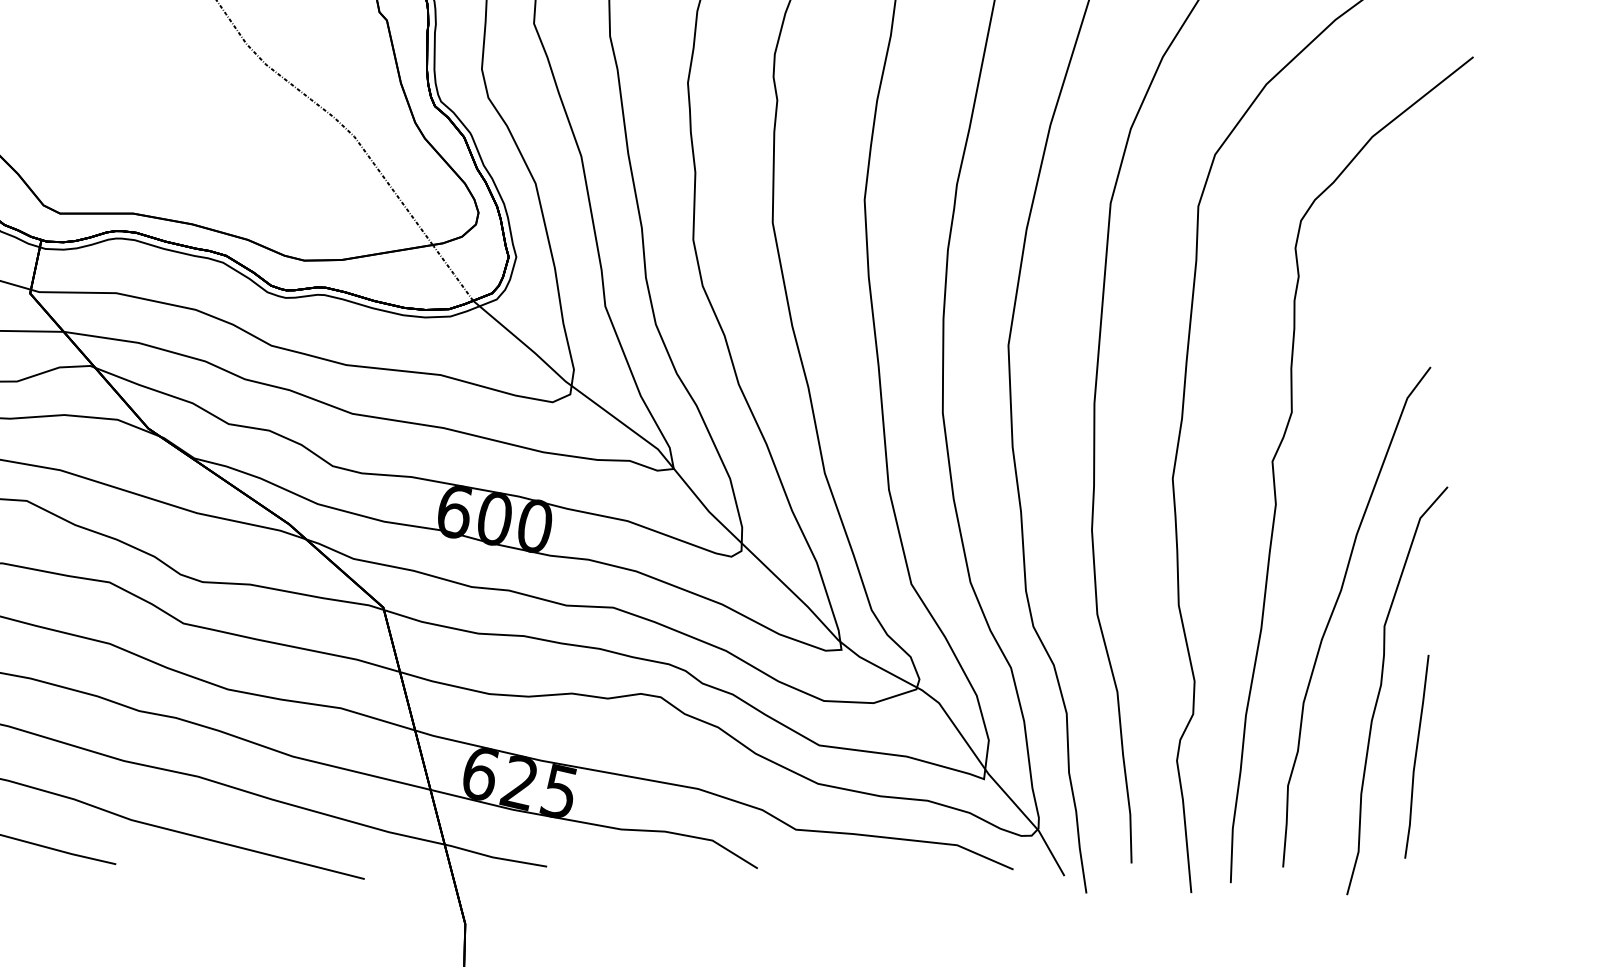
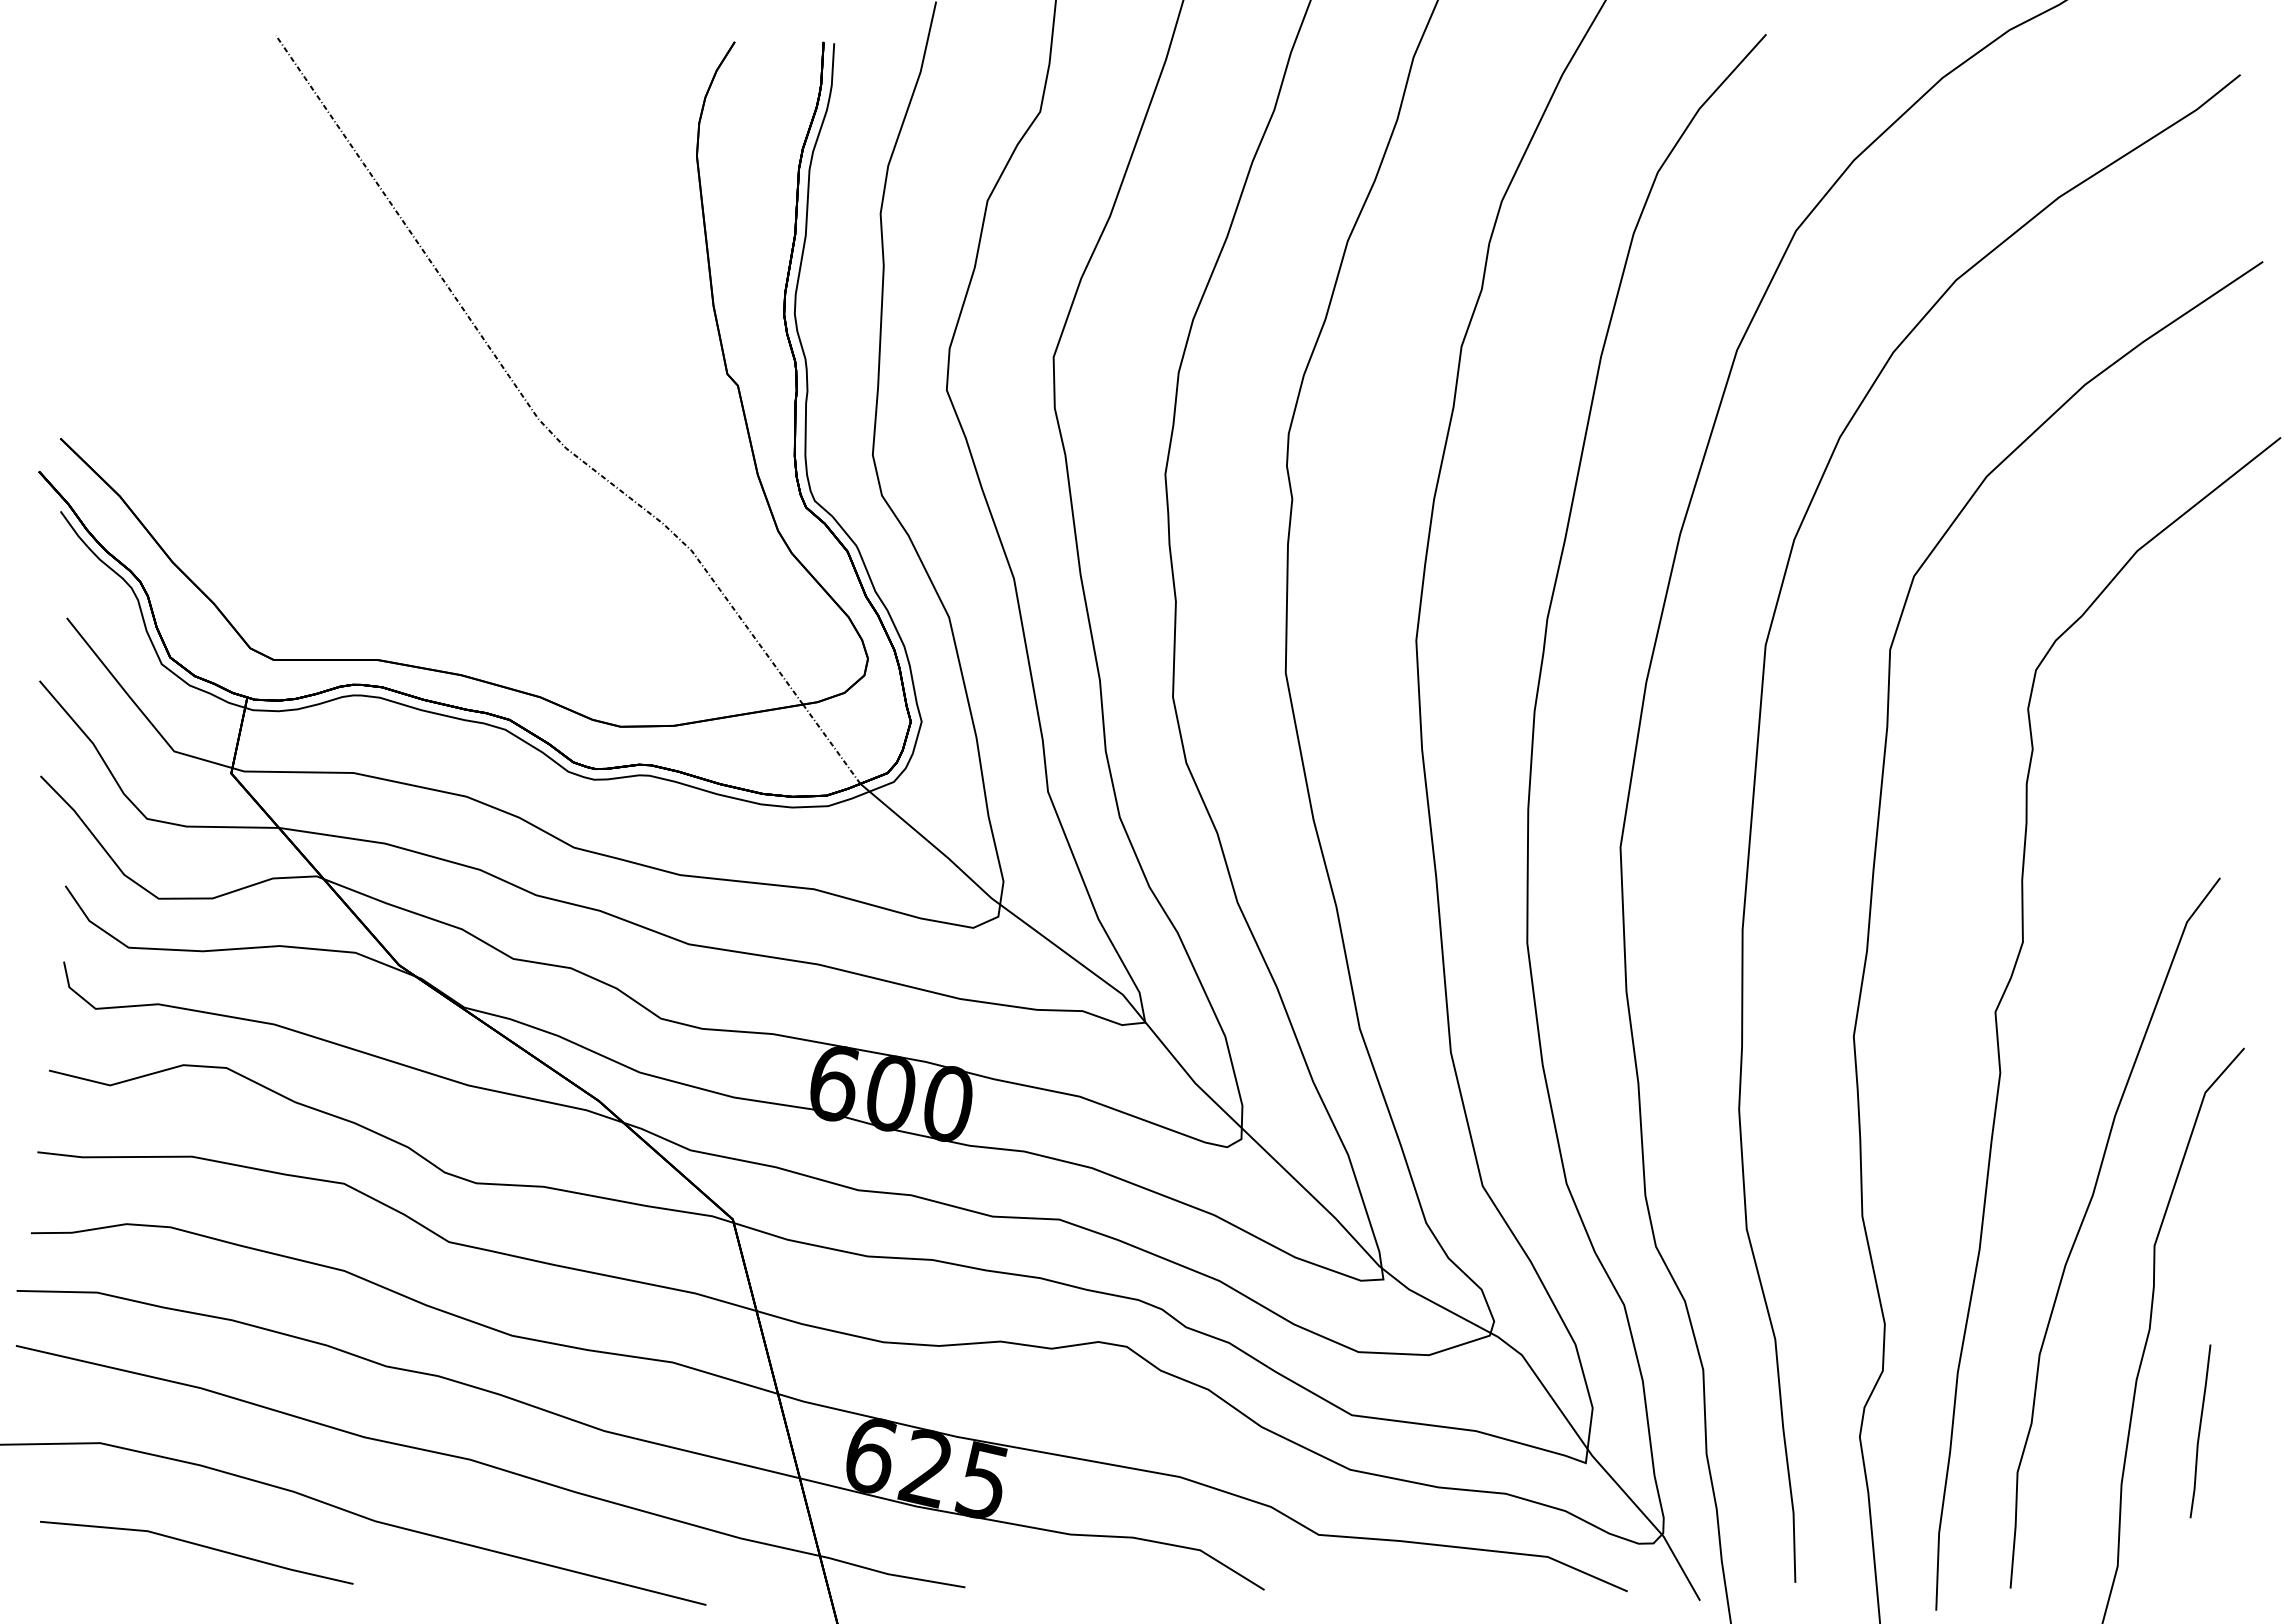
part: (1416, 756) -> (2200, 1431), size x0.6

